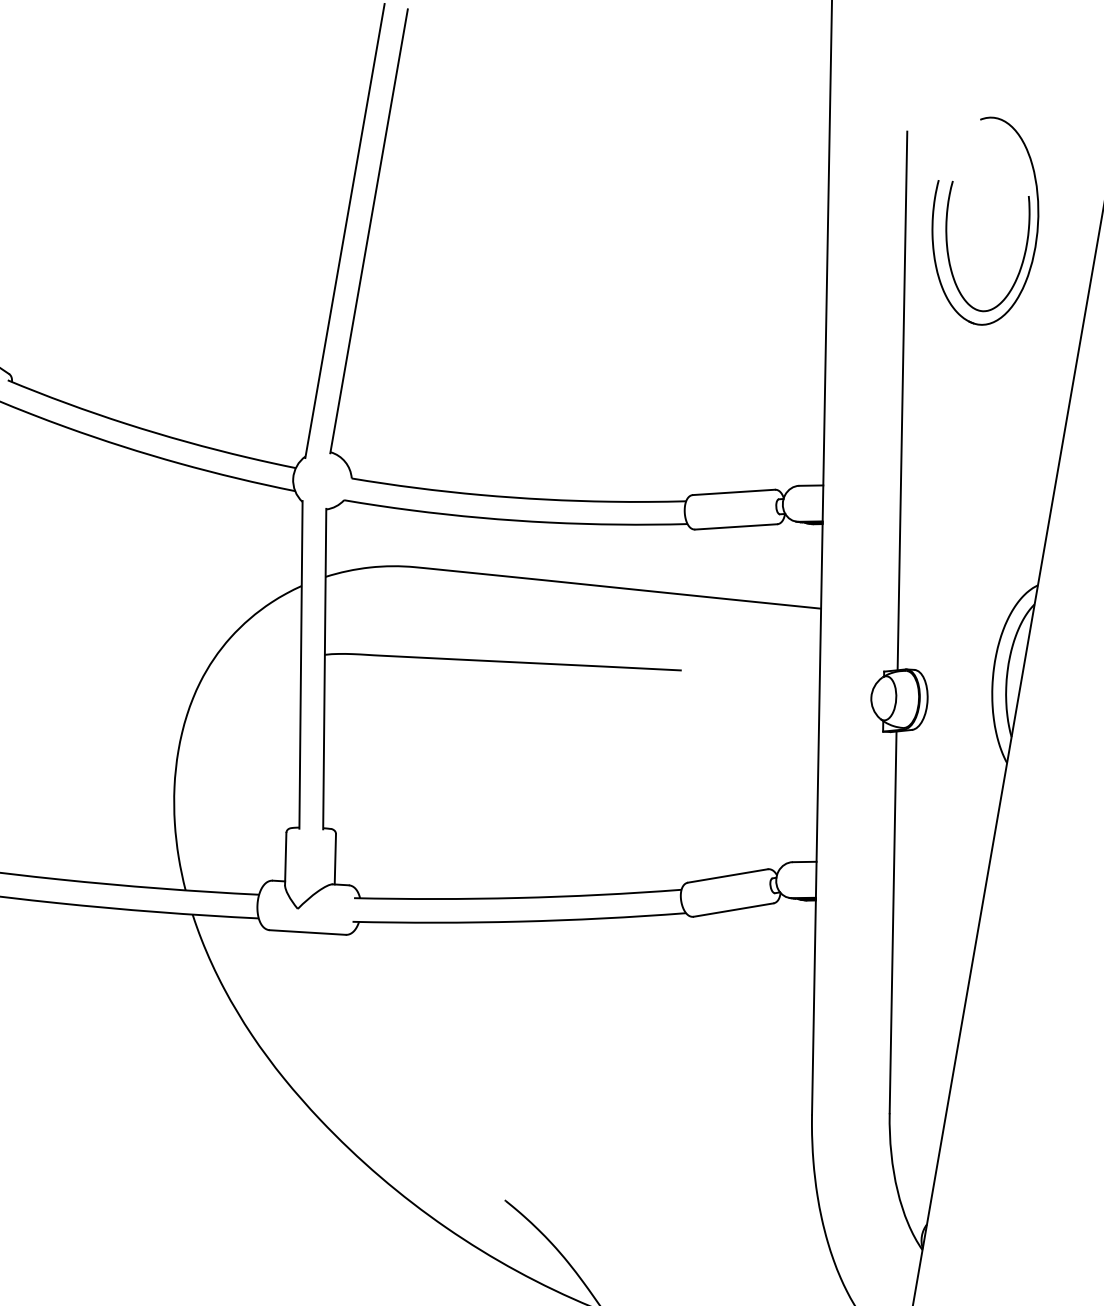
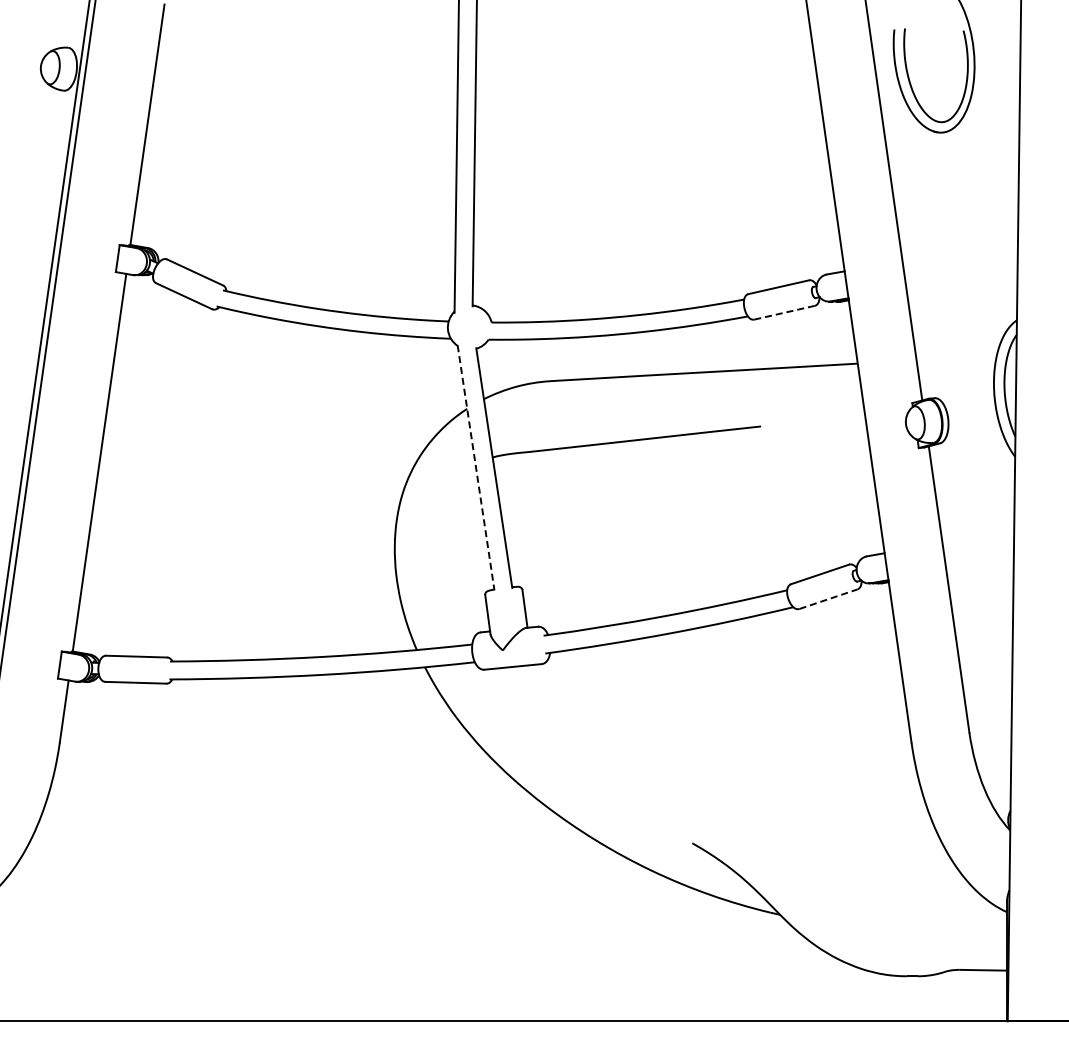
line: (737, 526) -> (785, 312), solid -> dashed
line: (301, 664) -> (476, 467), solid -> dashed
line: (733, 910) -> (828, 599), solid -> dashed

